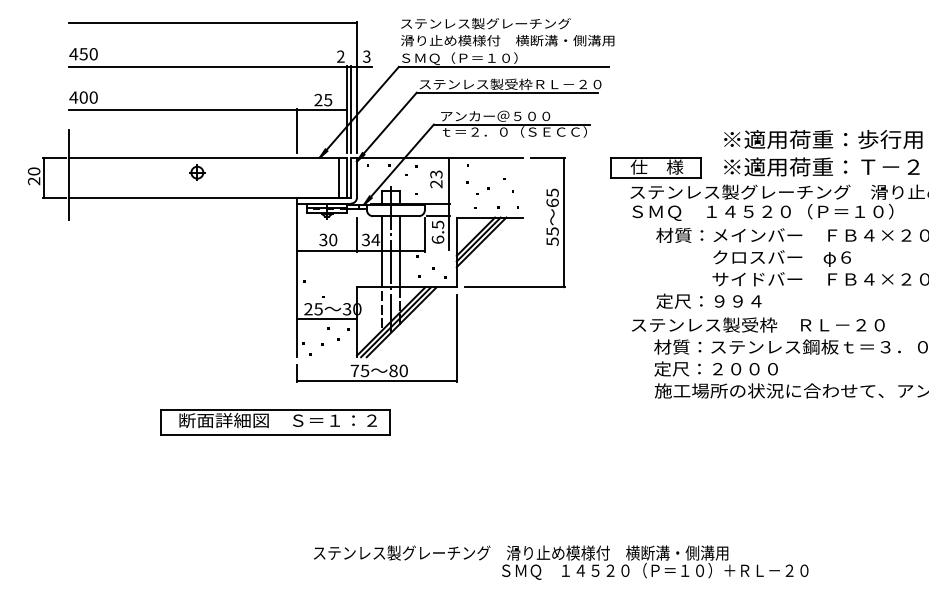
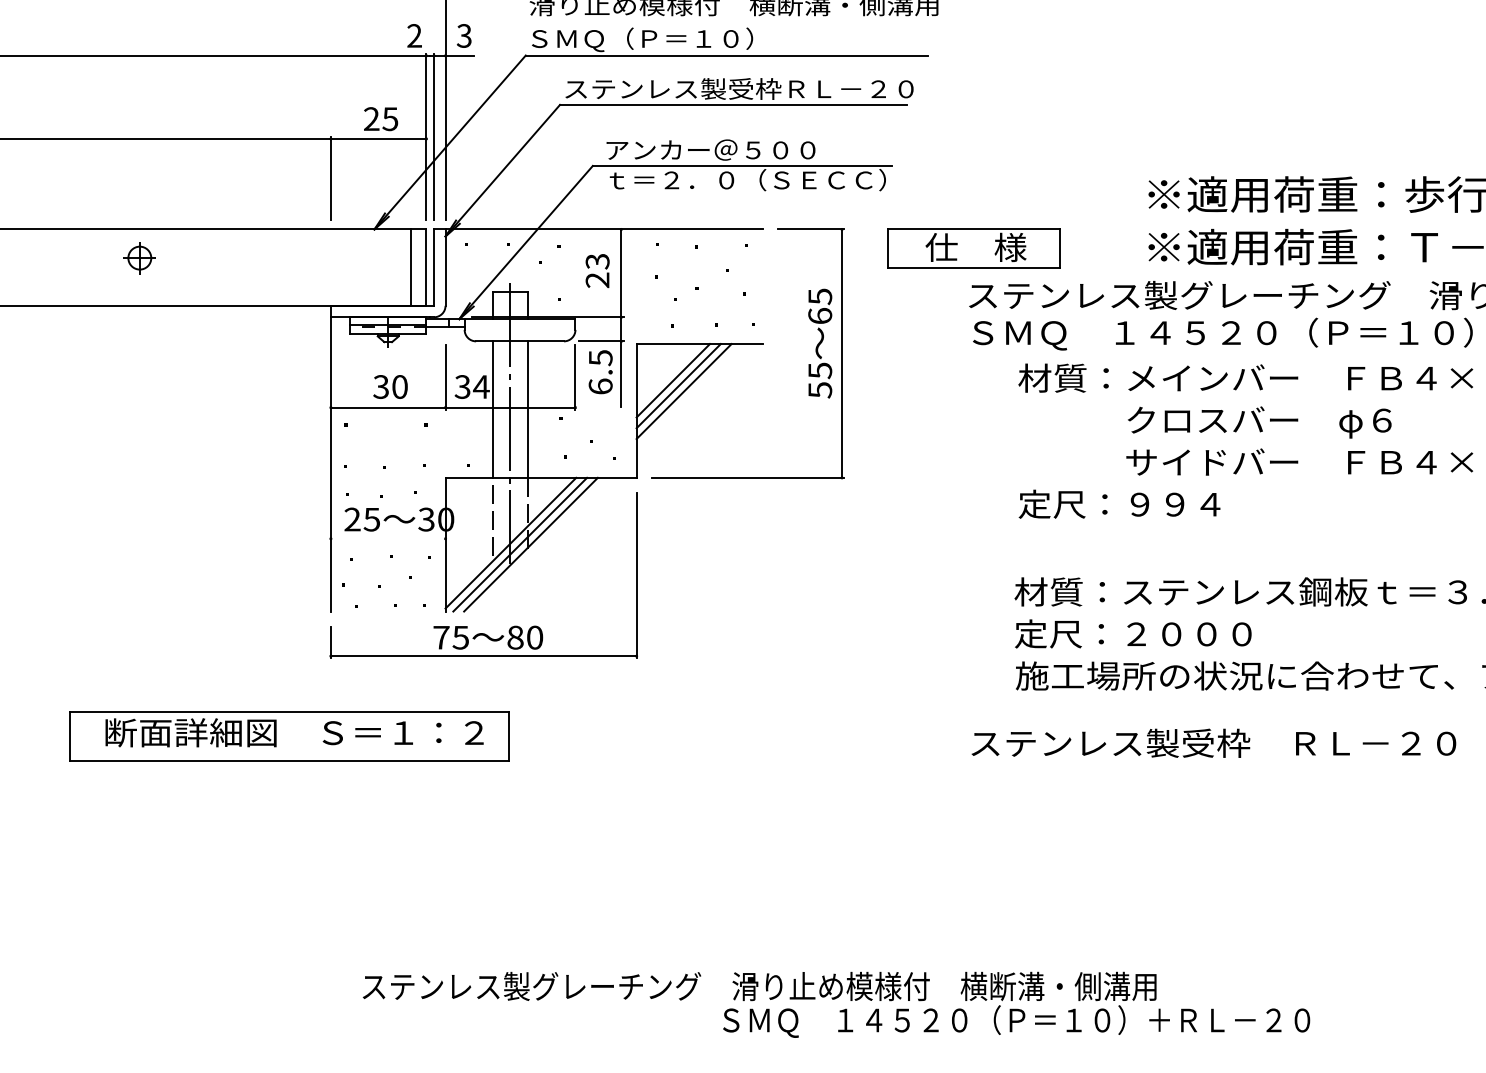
part: (655, 167) -> (973, 248), moved
line: (327, 319) -> (389, 539), removed
text: (758, 324) -> (1214, 742), moved

